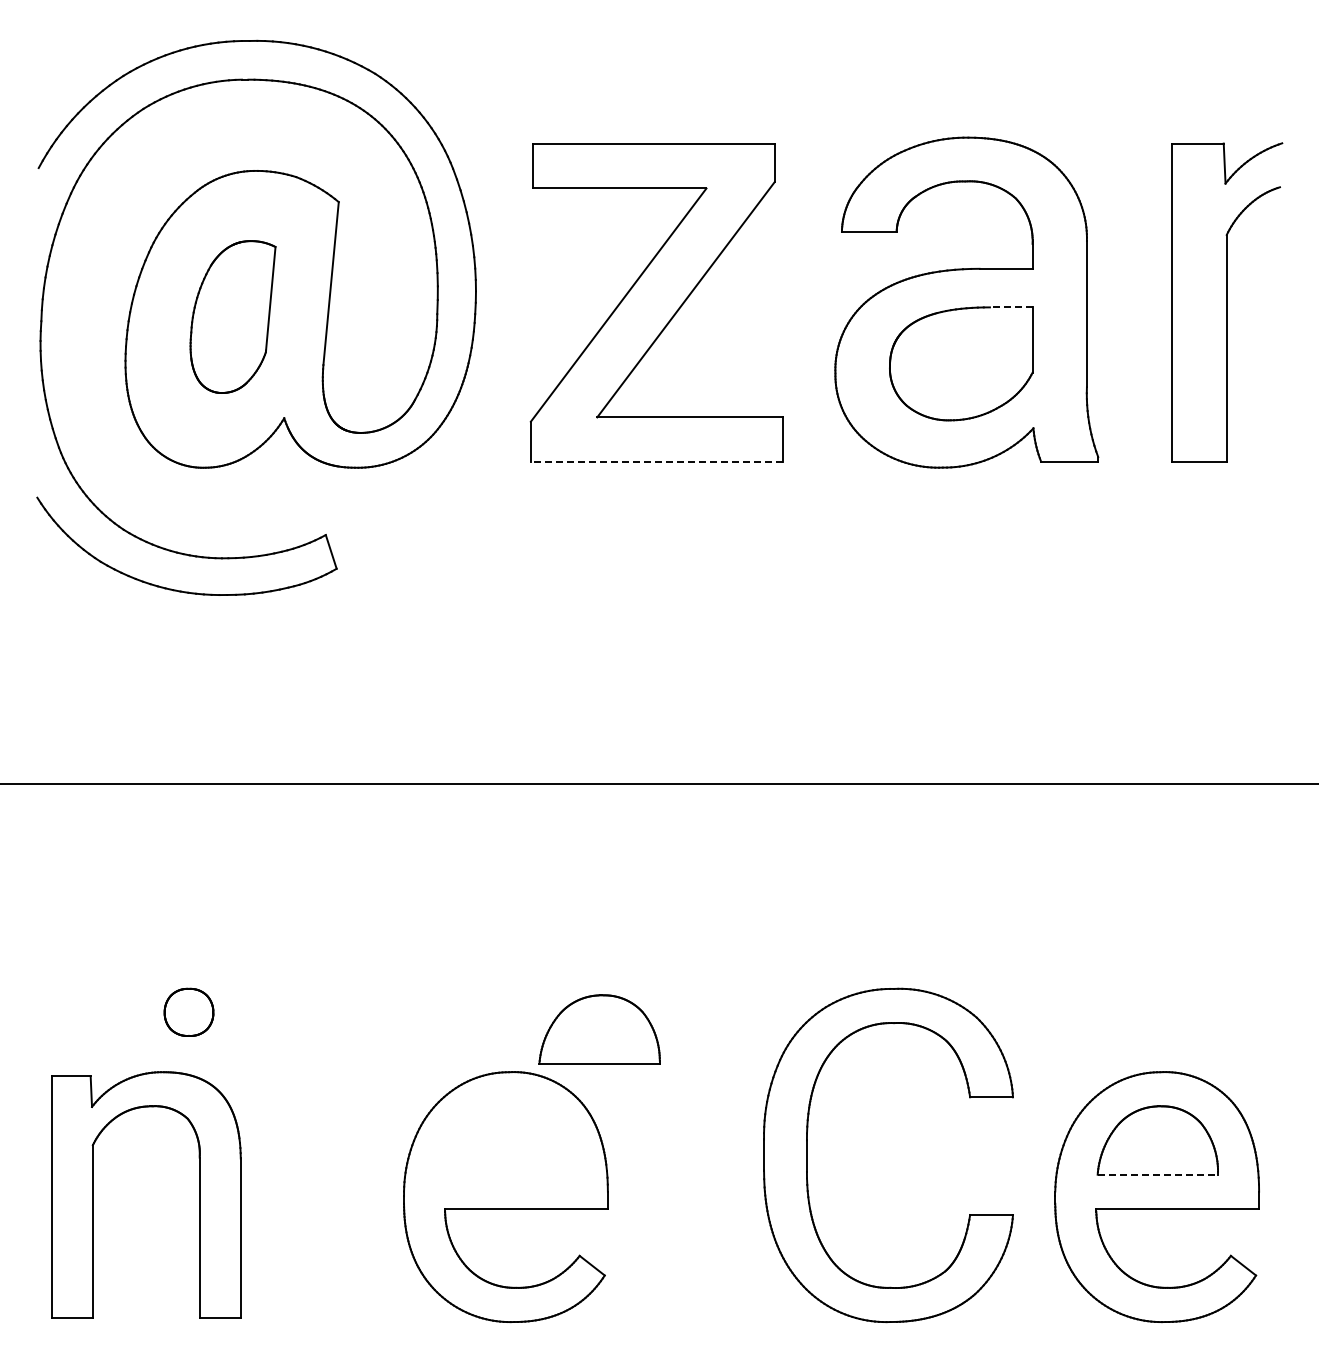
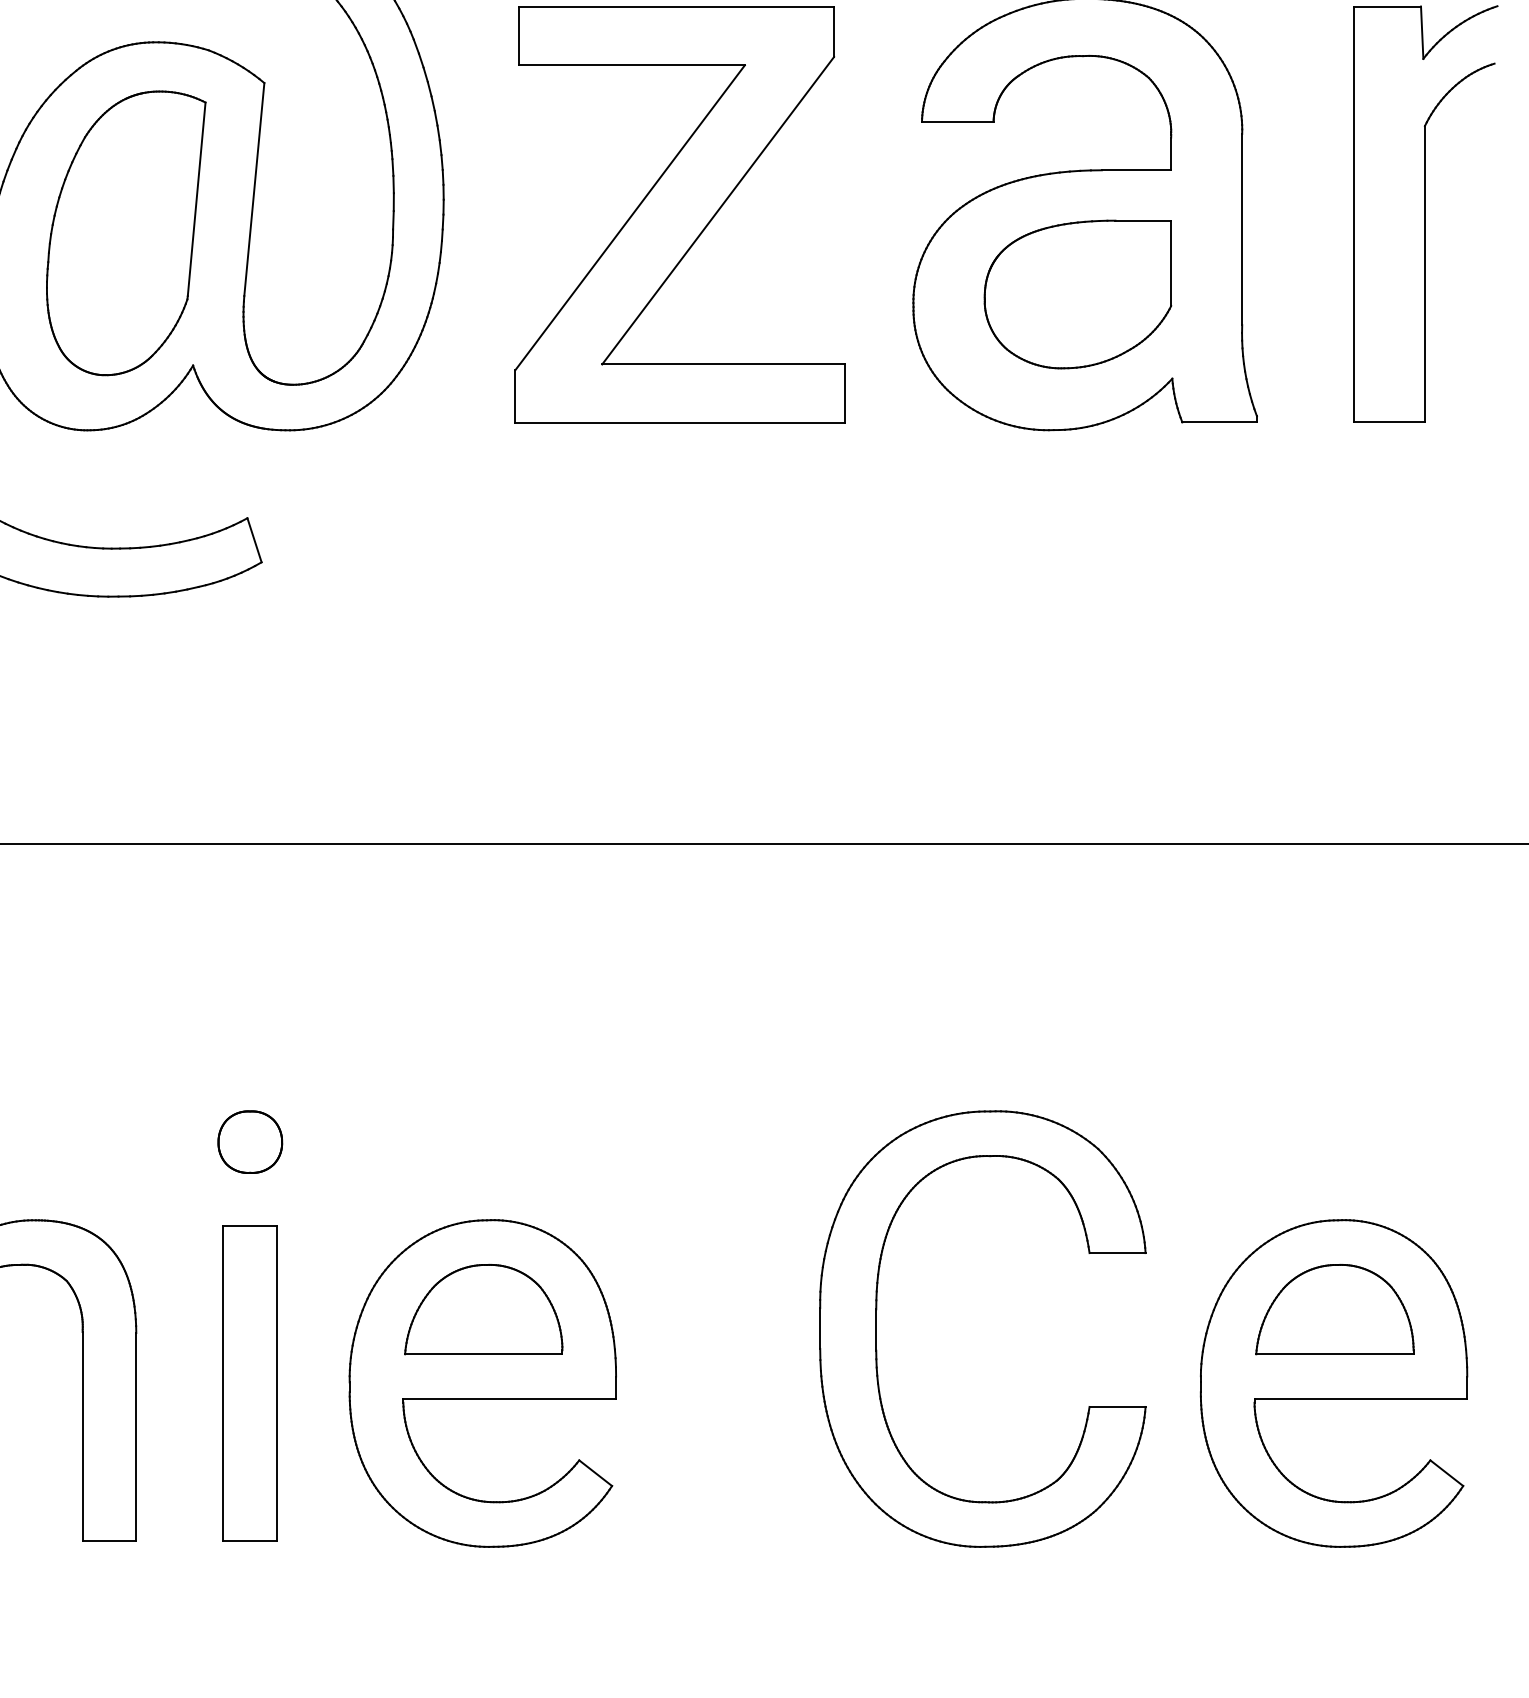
line: (1010, 307) -> (1142, 220), dashed -> solid
part: (232, 316) -> (125, 232), size x1.43
line: (656, 461) -> (679, 422), dashed -> solid
part: (188, 1011) -> (249, 1140), moved
part: (599, 1029) -> (483, 1309), moved
line: (1158, 1174) -> (1335, 1353), dashed -> solid
part: (327, 1196) -> (249, 1382), added

